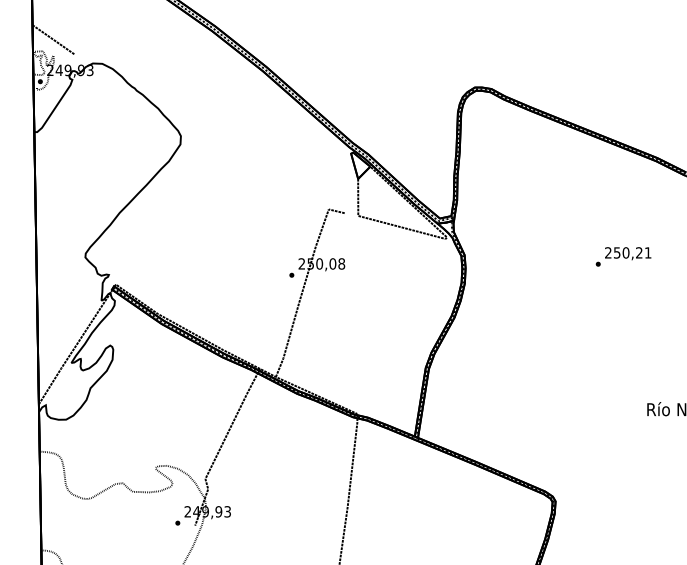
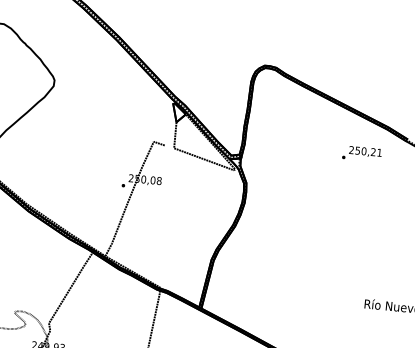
text: (623, 256) -> (362, 153), moved

